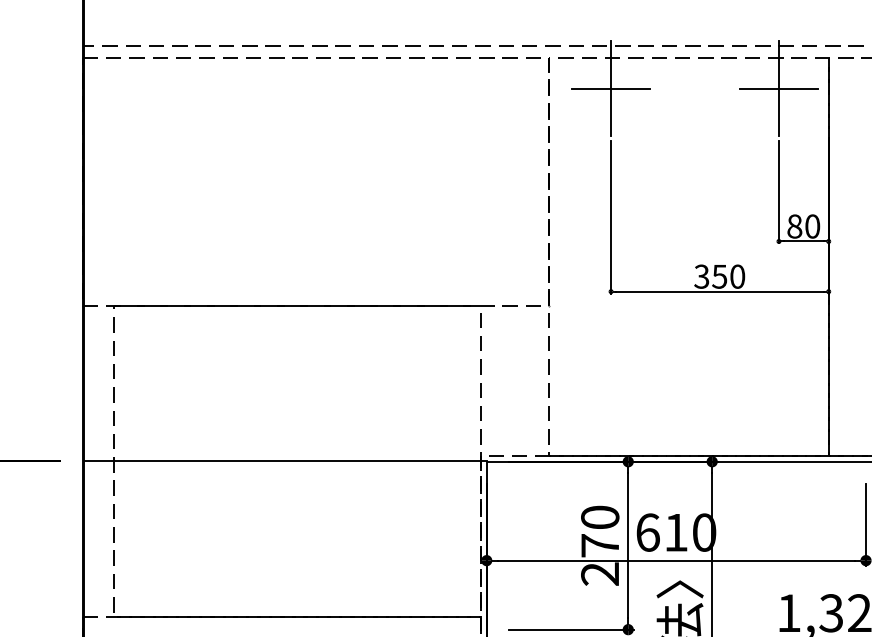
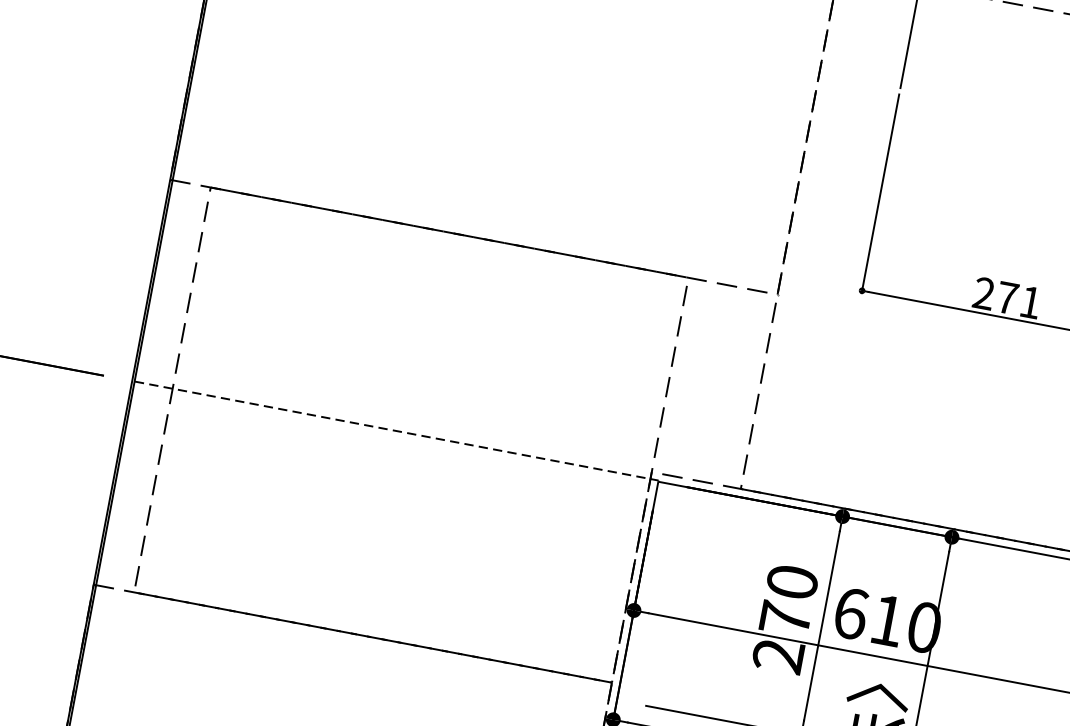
line: (610, 88) -> (911, 26), removed
text: (719, 276) -> (1007, 297), 350 -> 271
line: (286, 460) -> (397, 430), solid -> dashed

